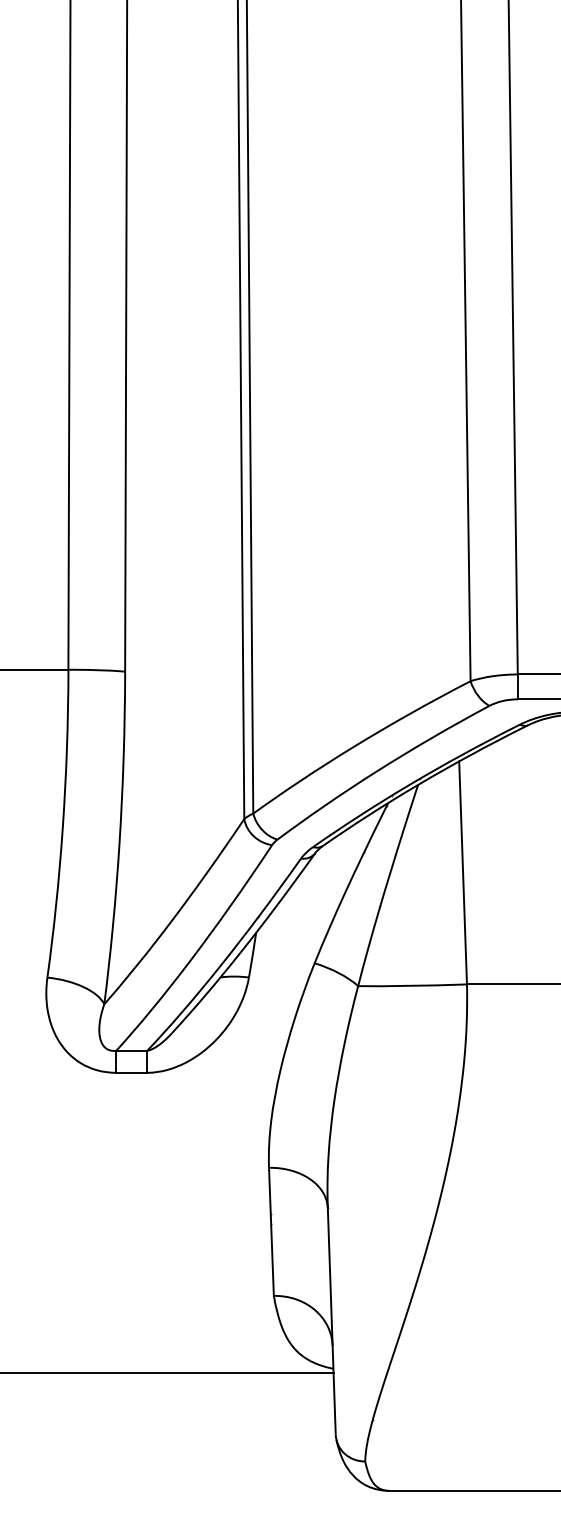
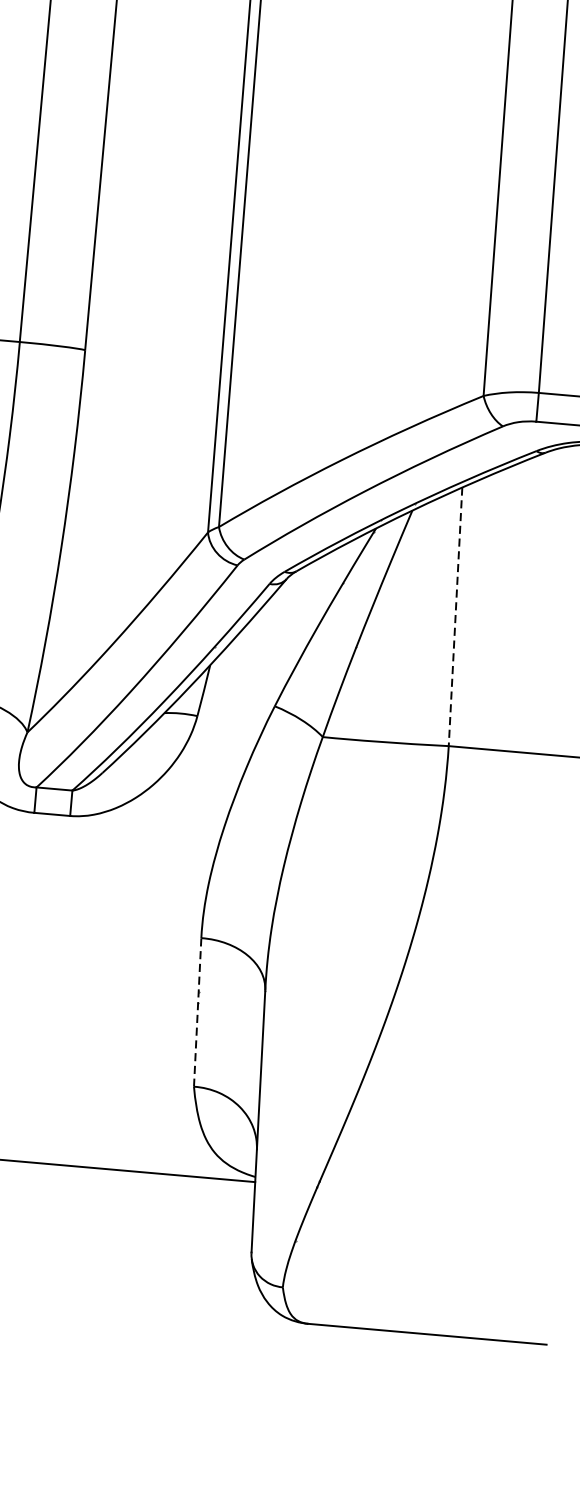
line: (463, 872) -> (456, 616), solid -> dashed
line: (271, 1231) -> (197, 1012), solid -> dashed

